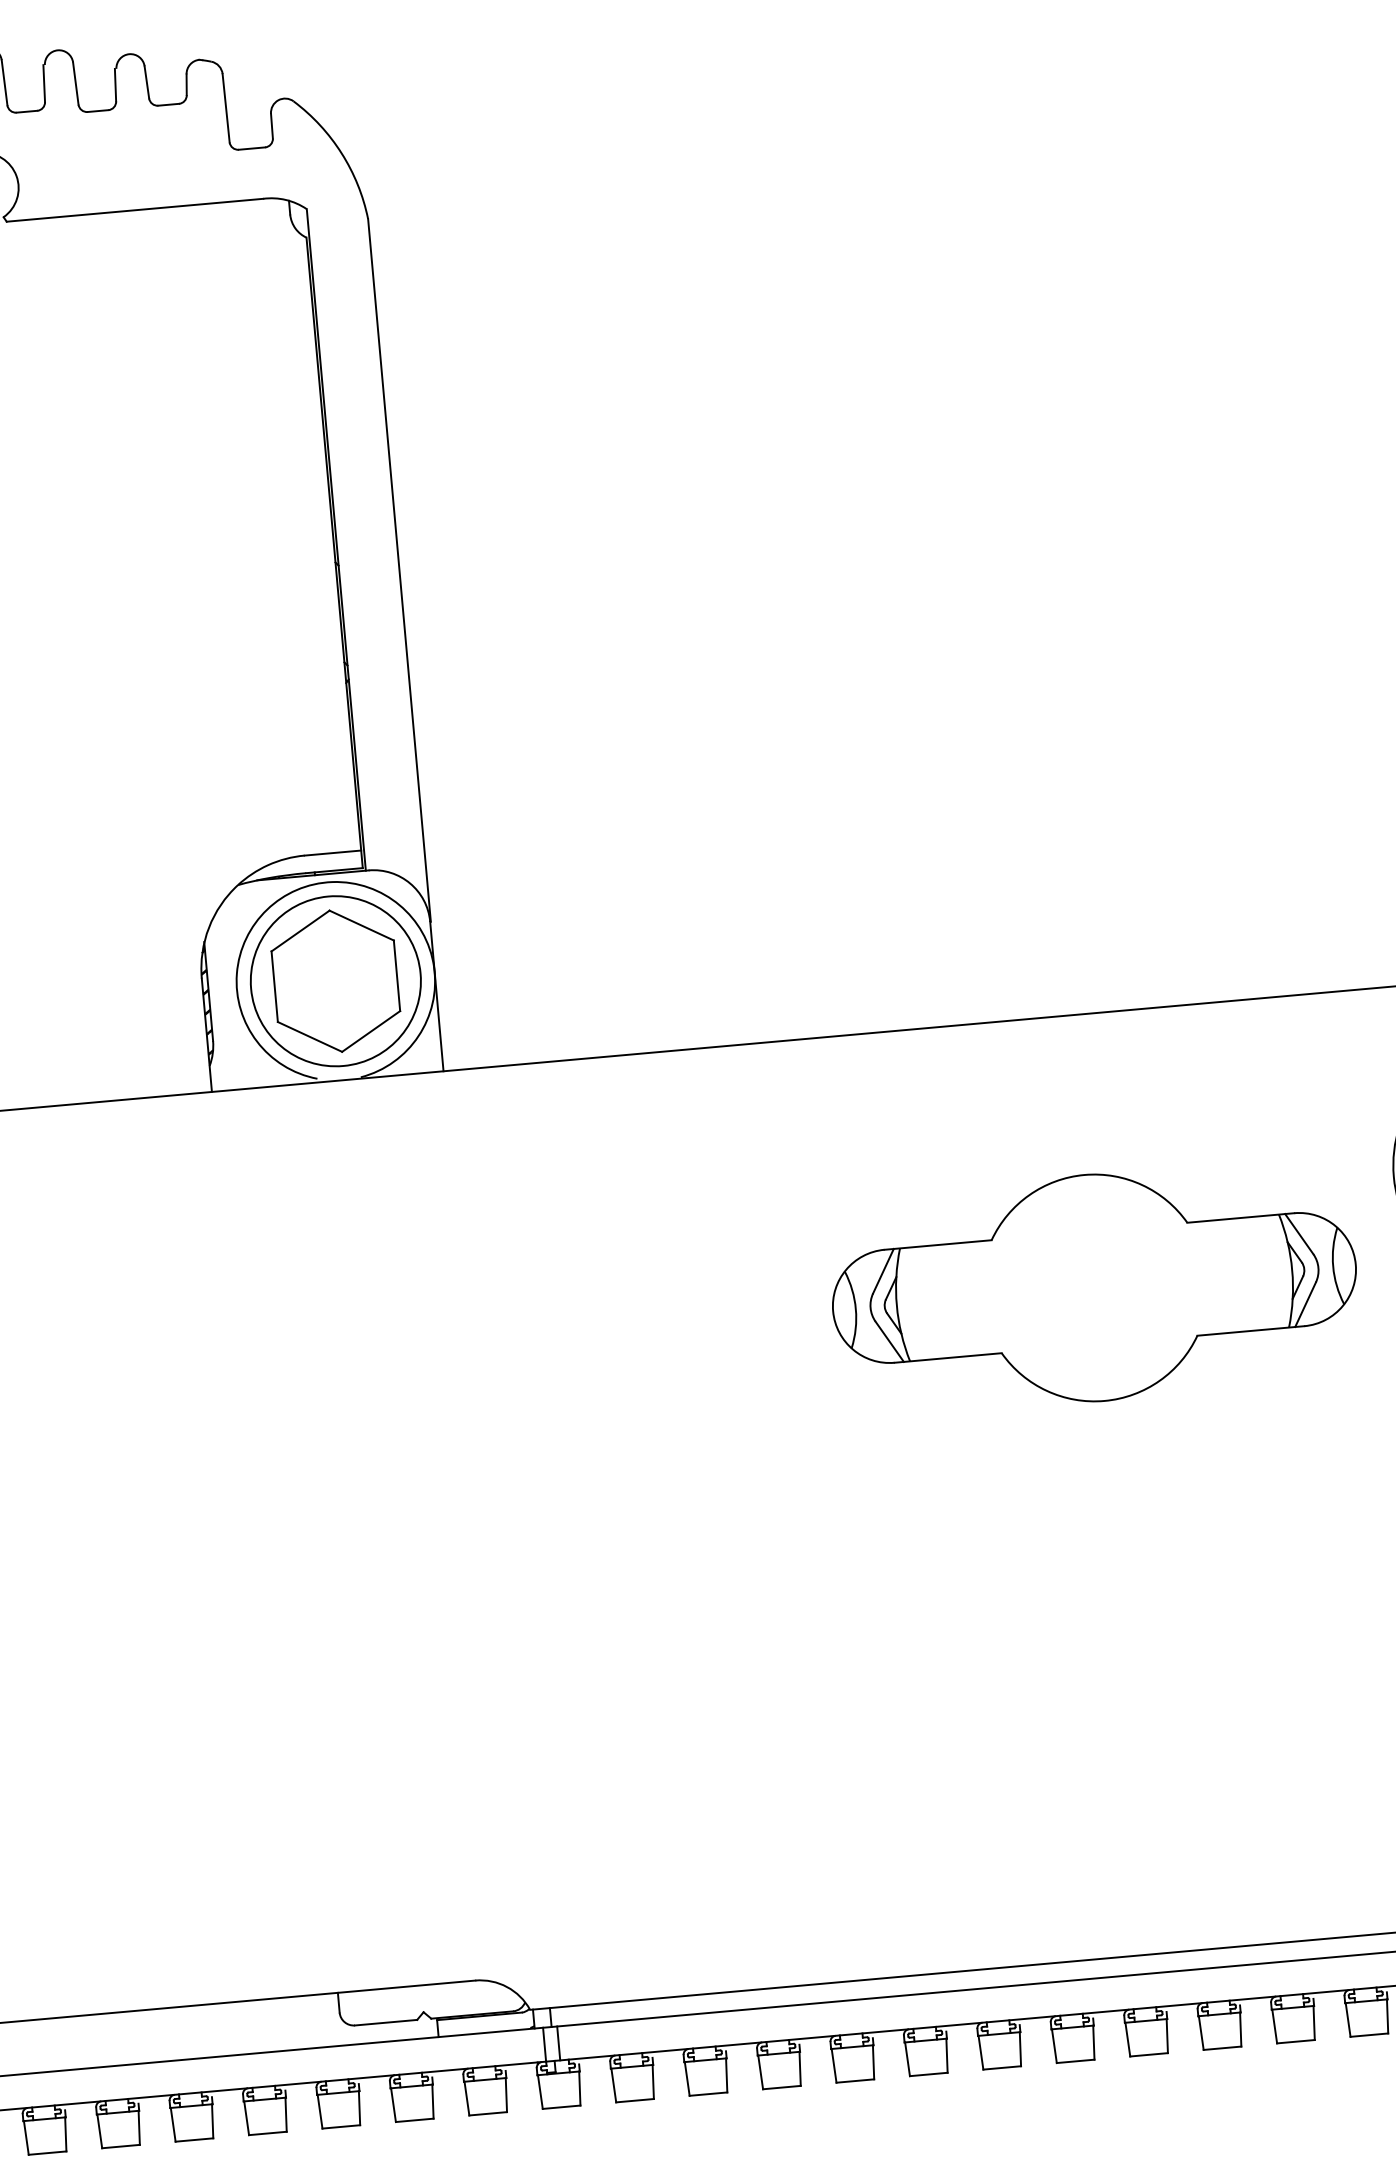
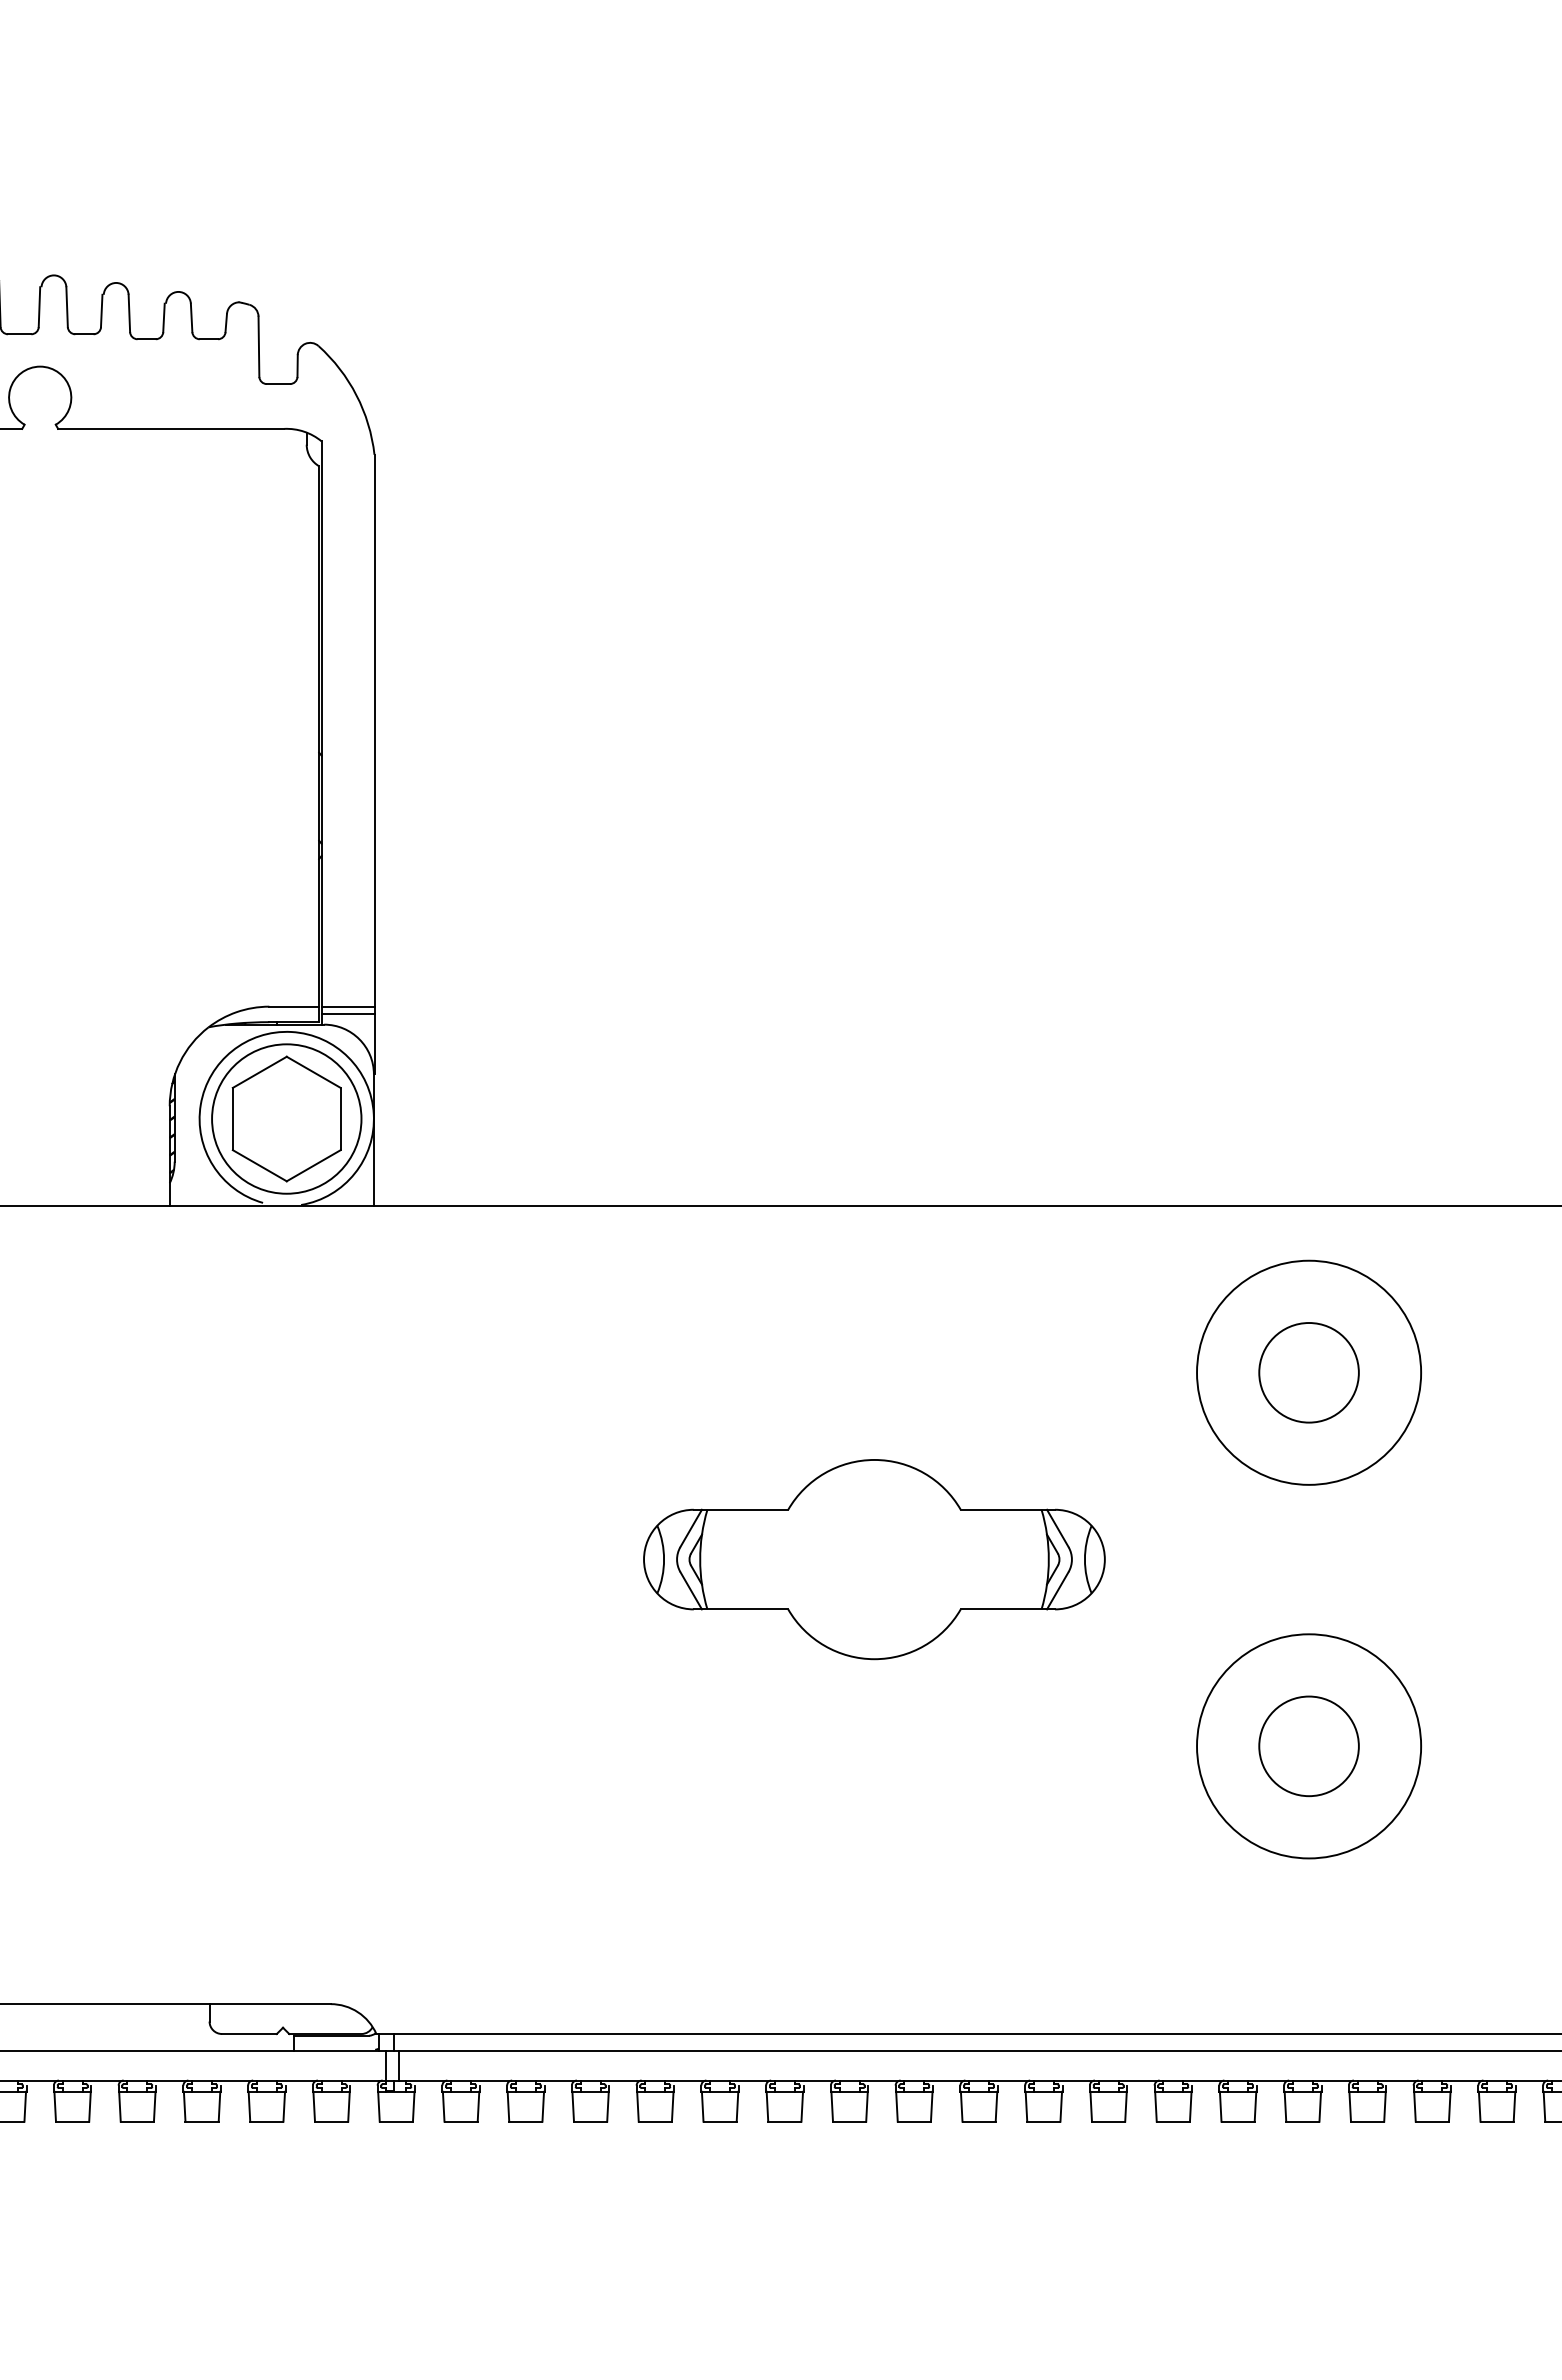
line: (393, 847) -> (347, 1006), added
line: (394, 856) -> (347, 1014), added
part: (1094, 1287) -> (874, 1559), moved

